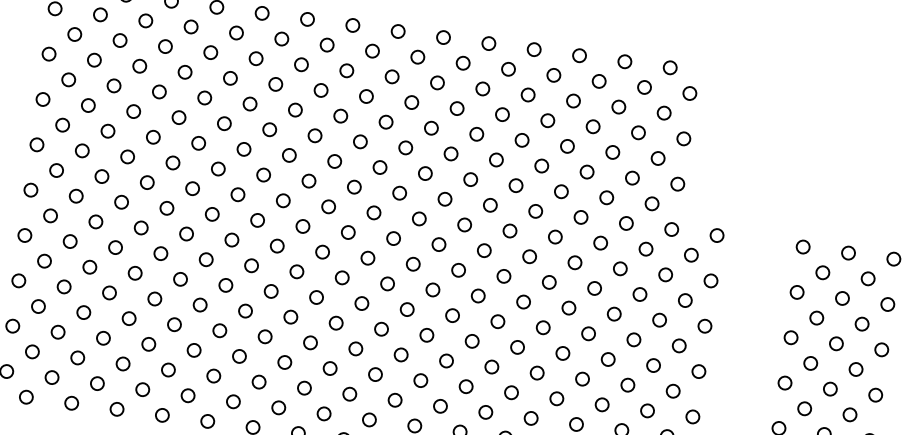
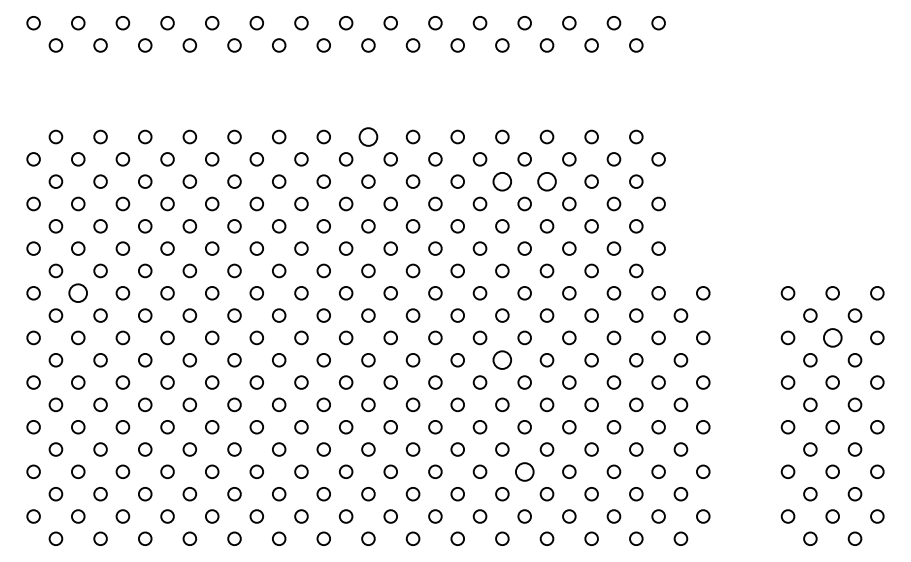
circle: (398, 30) -> (368, 136), size x1.4
circle: (528, 94) -> (502, 181), size x1.4
circle: (572, 100) -> (546, 181), size x1.4
circle: (82, 151) -> (78, 293), size x1.4
circle: (504, 276) -> (502, 360), size x1.4
circle: (842, 298) -> (832, 337), size x1.4
circle: (511, 392) -> (524, 471), size x1.4

